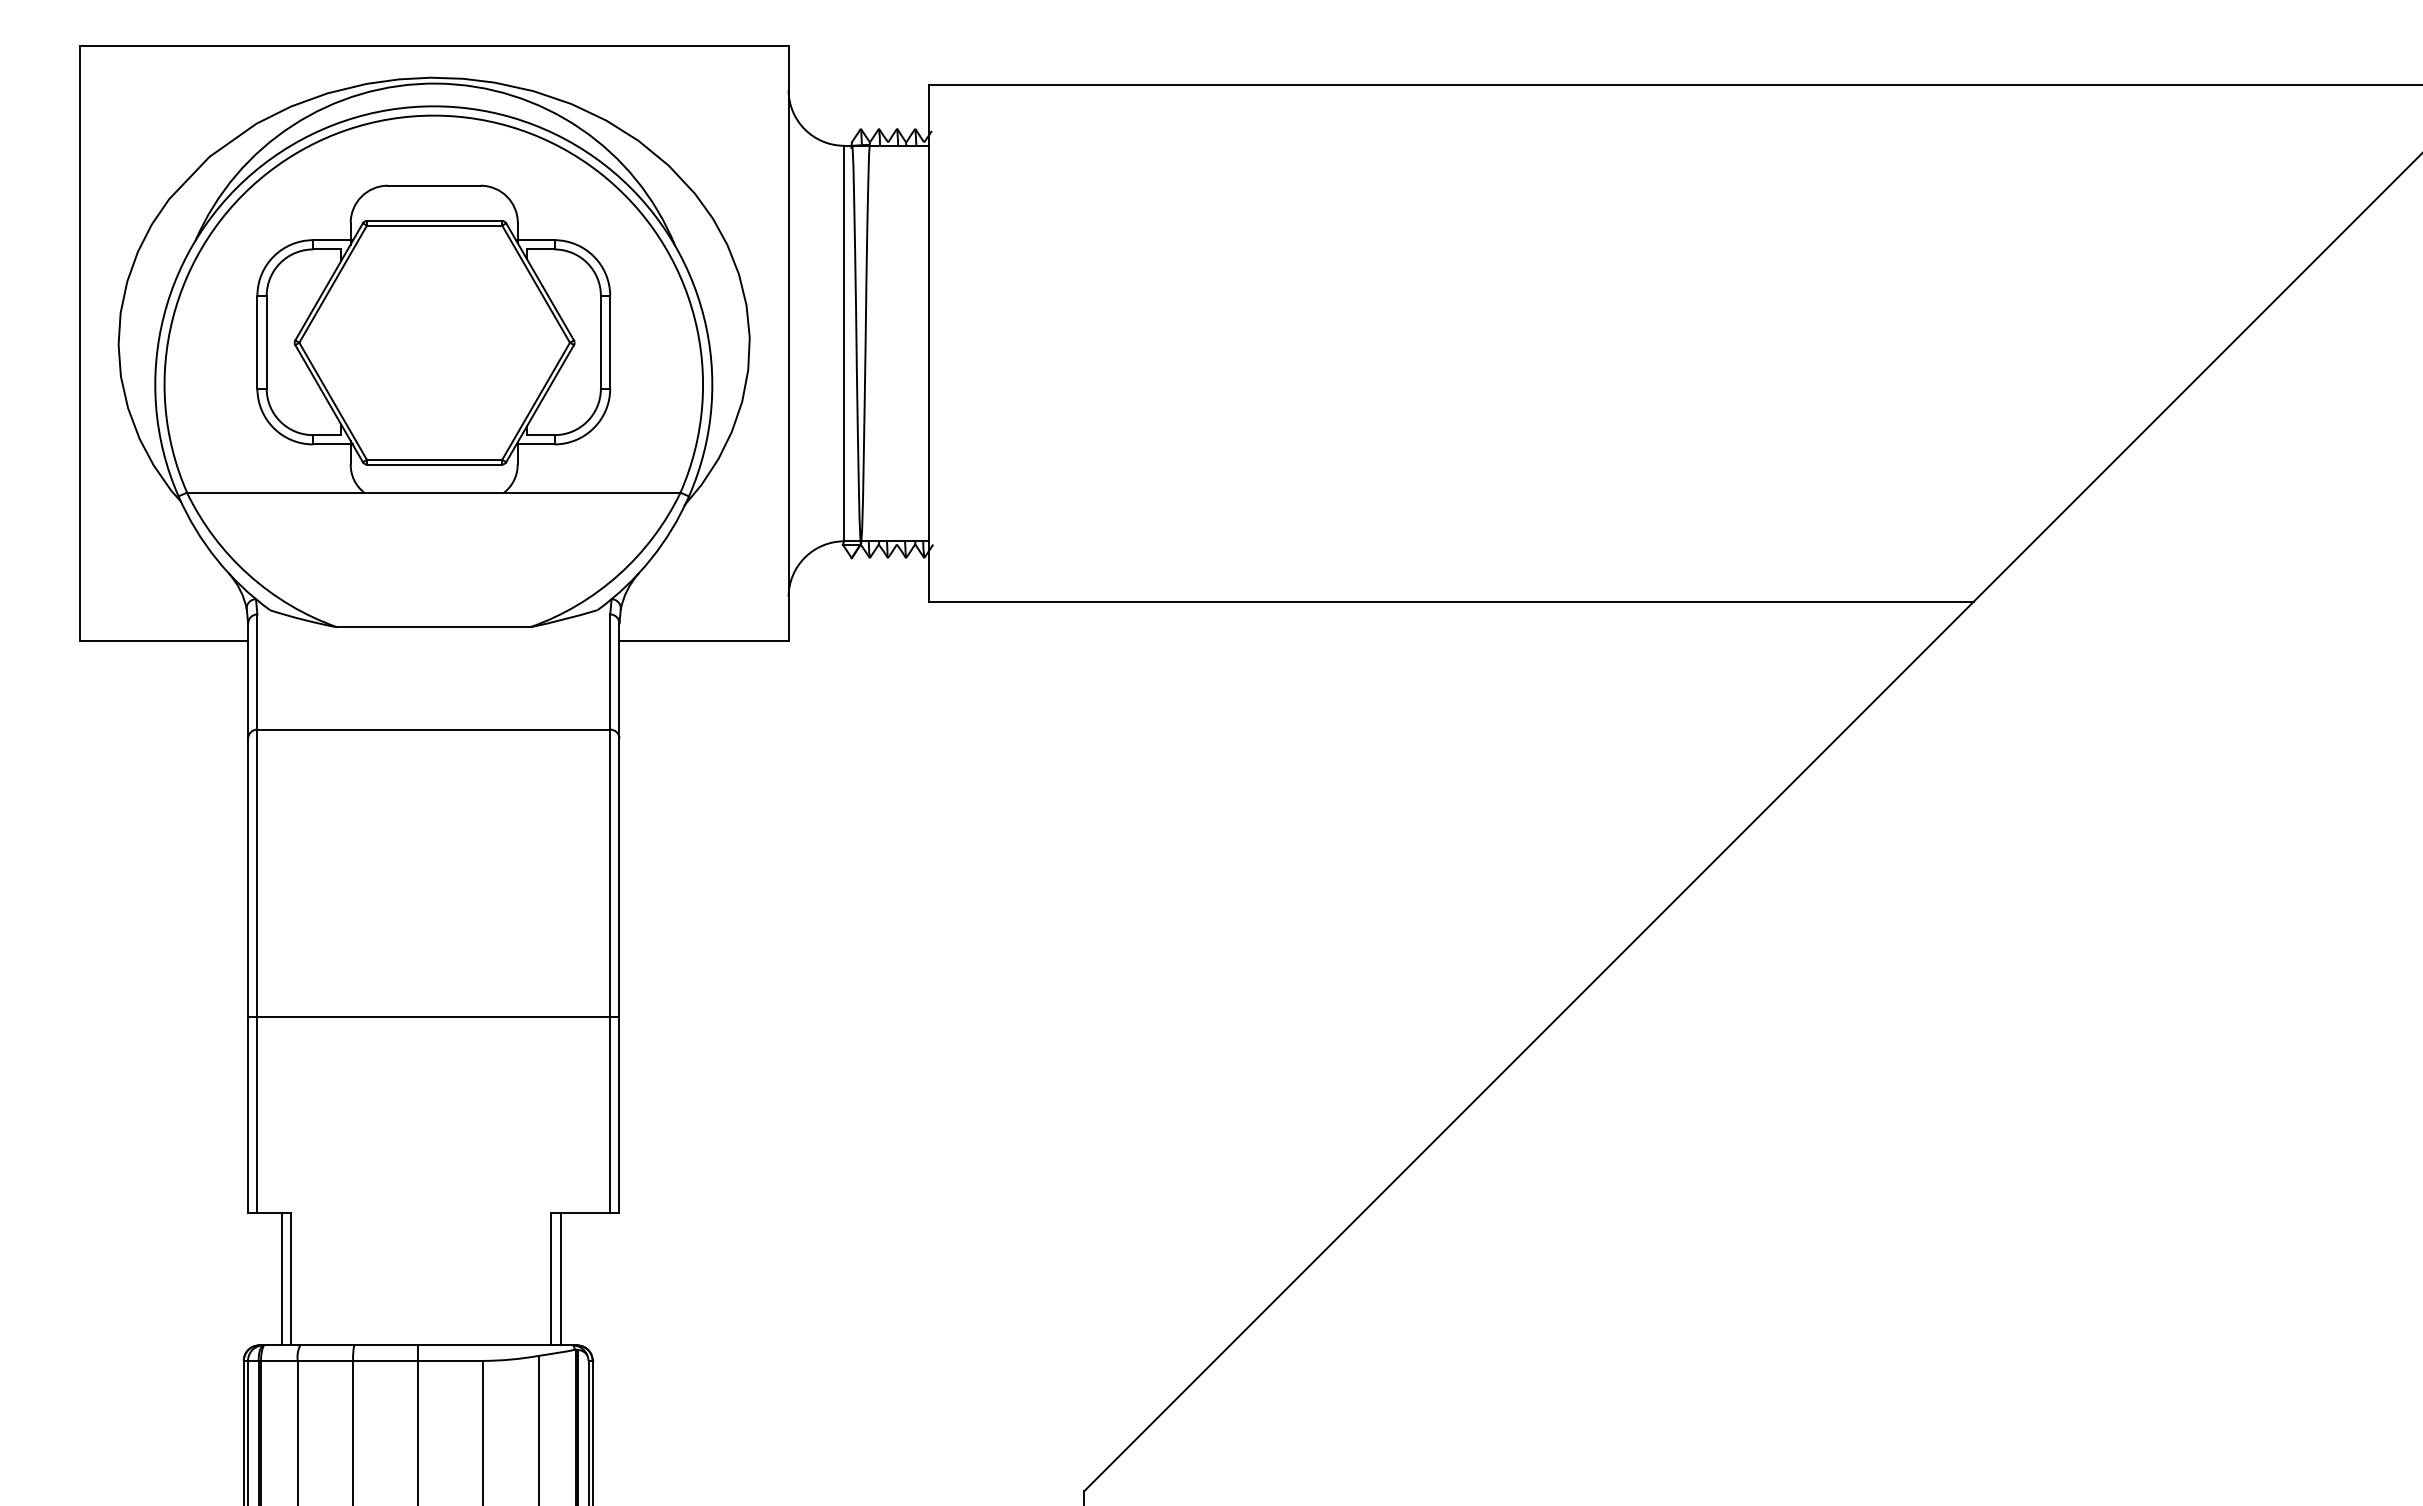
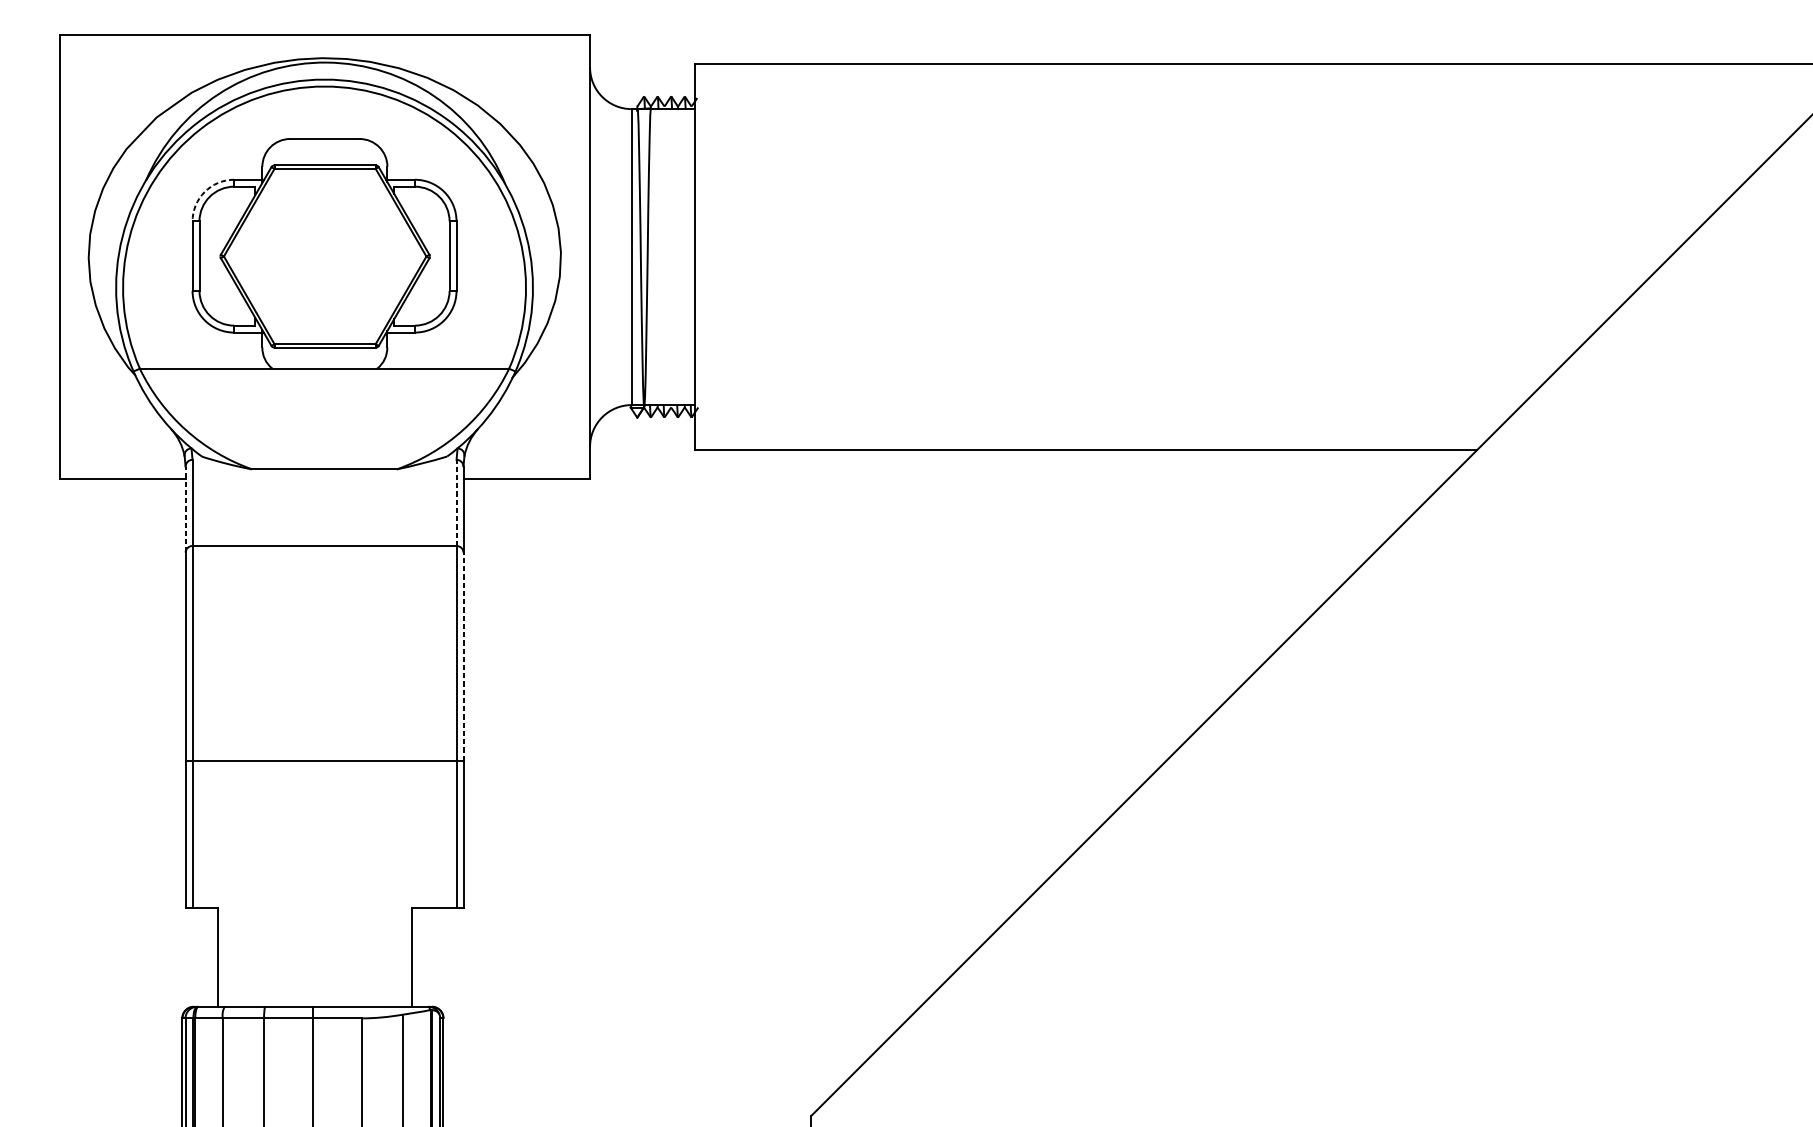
arc: (273, 256) -> (204, 191), solid -> dashed
line: (610, 672) -> (456, 503), solid -> dashed
line: (248, 681) -> (185, 509), solid -> dashed
line: (619, 877) -> (463, 656), solid -> dashed
line: (282, 1279) -> (211, 957), removed
line: (560, 1279) -> (419, 957), removed

